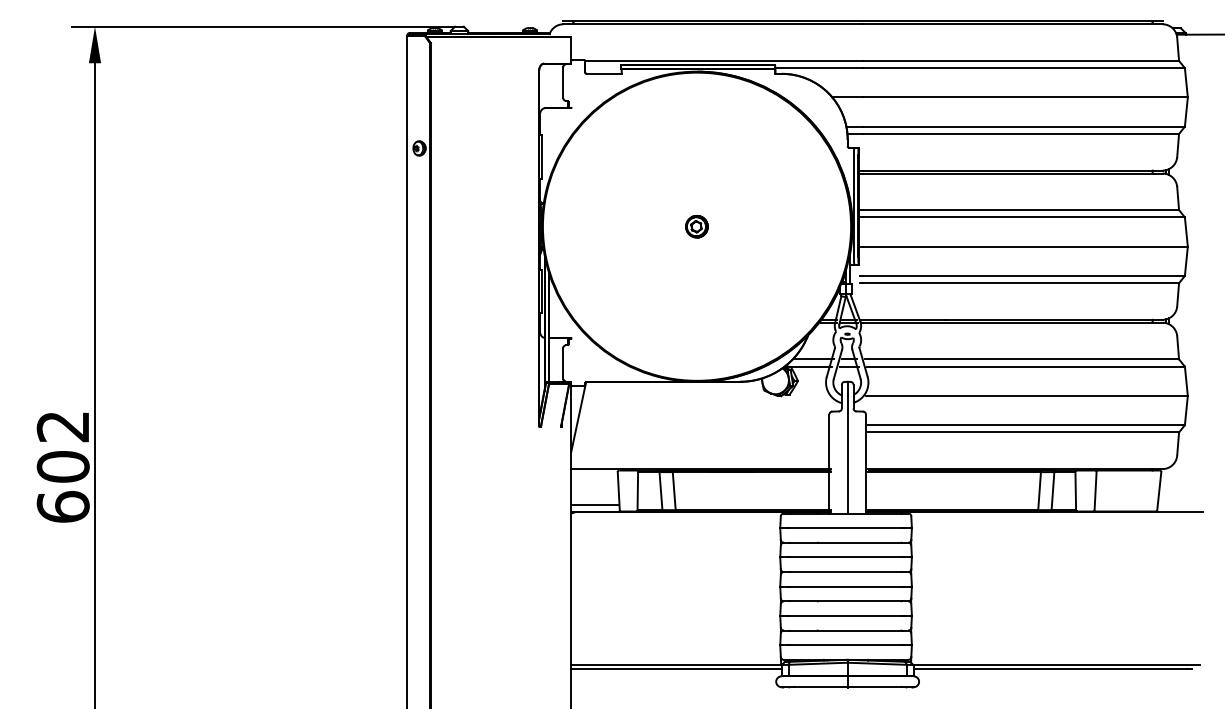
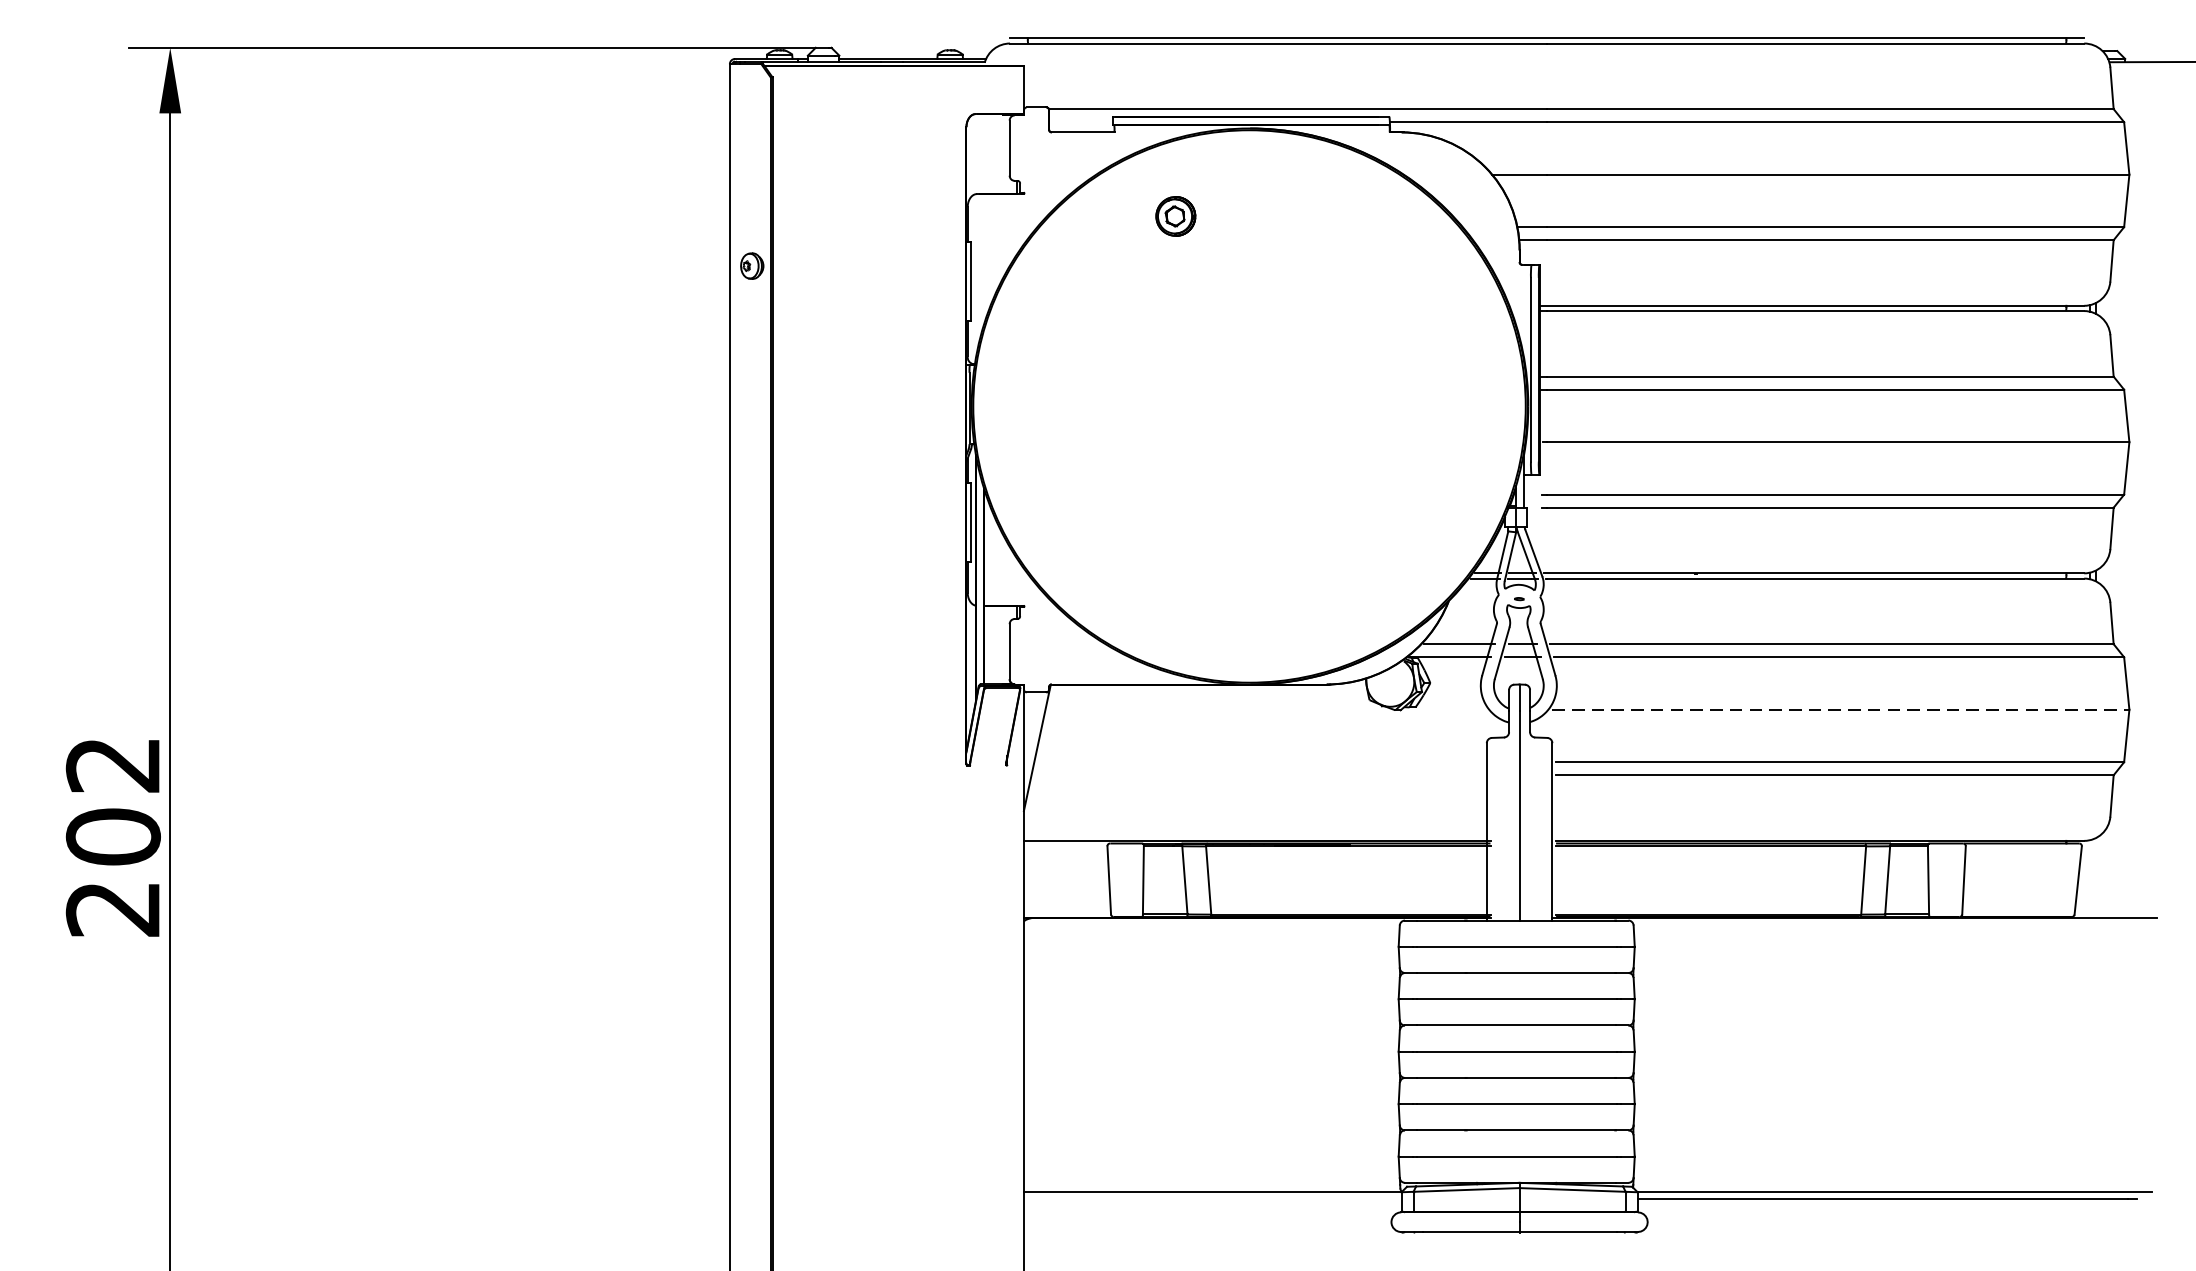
part: (696, 226) -> (1175, 216), moved
line: (1026, 395) -> (1840, 709), solid -> dashed
line: (595, 504) -> (1067, 904), removed
text: (62, 506) -> (112, 907), 602 -> 202
line: (676, 668) -> (1212, 1198), removed

